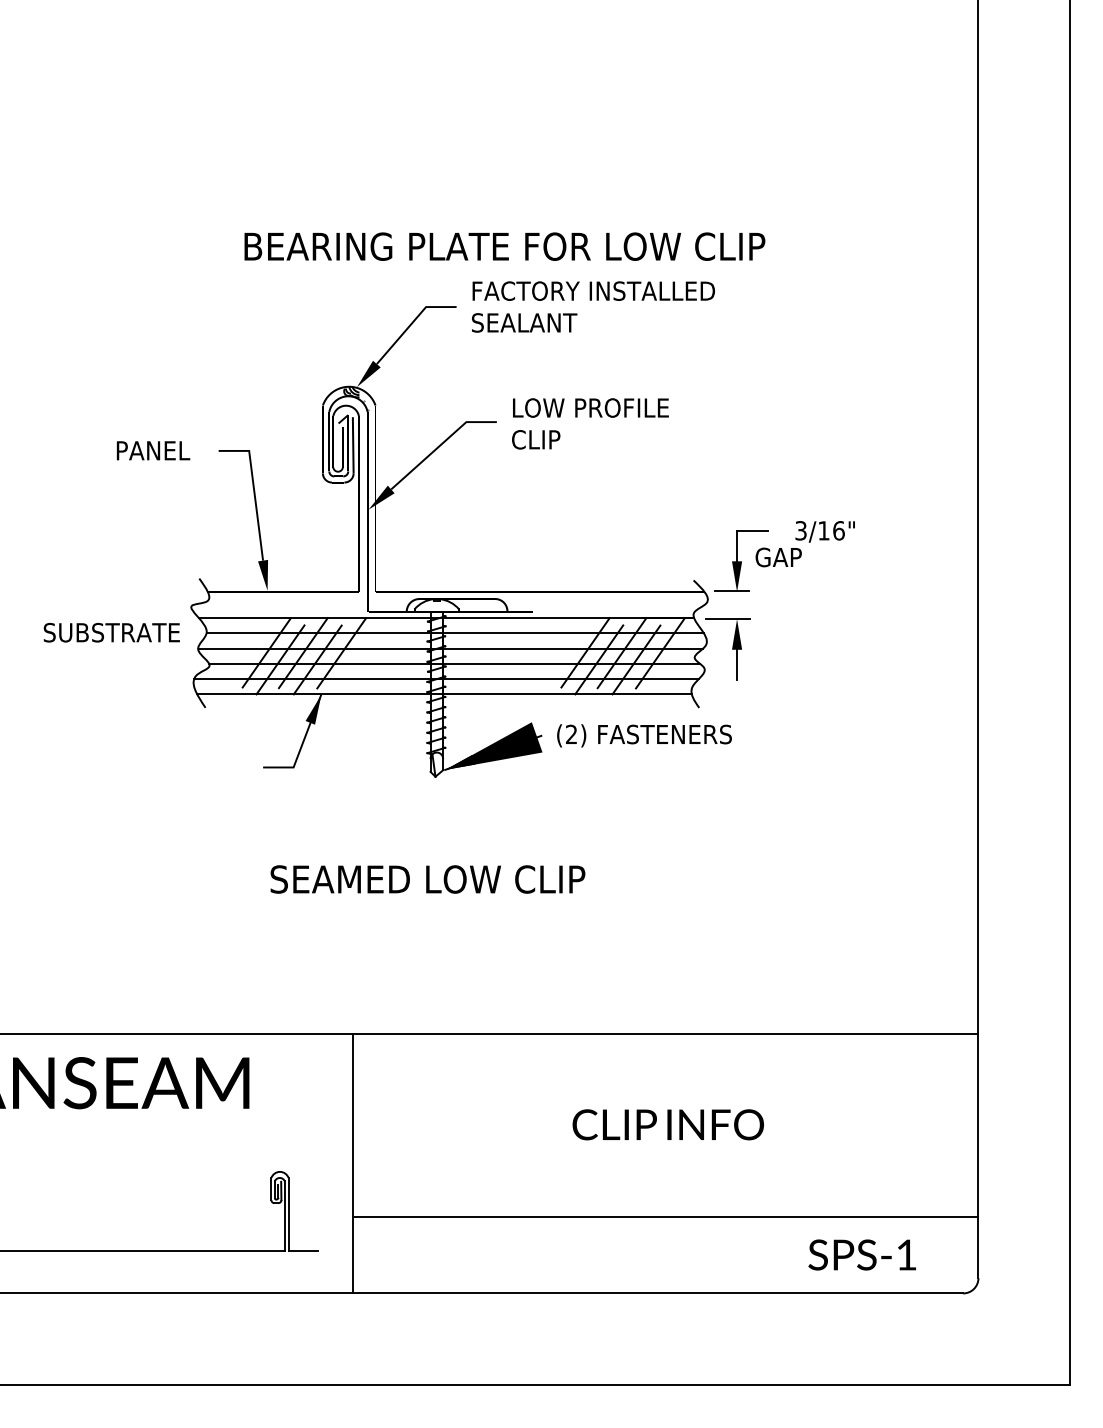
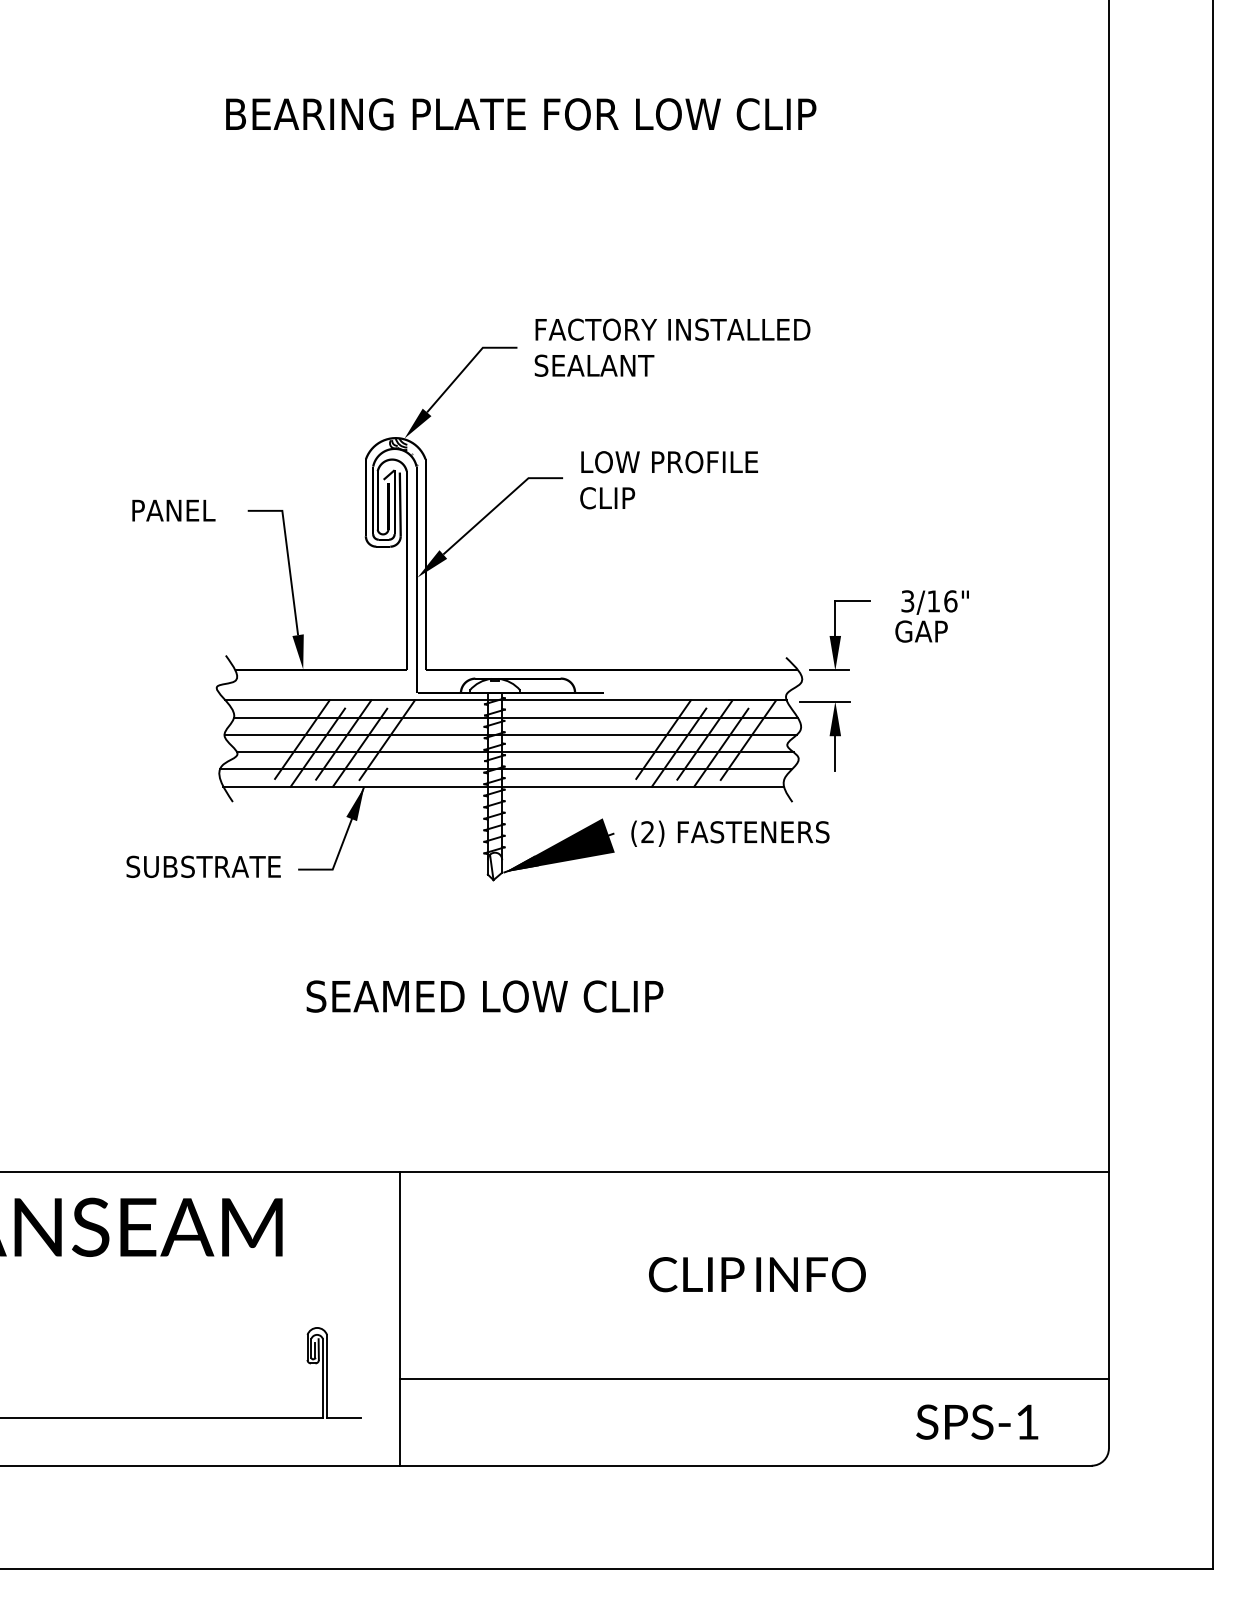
text: (505, 246) -> (521, 114), moved
text: (778, 557) -> (921, 631), moved
text: (111, 632) -> (203, 866), moved

